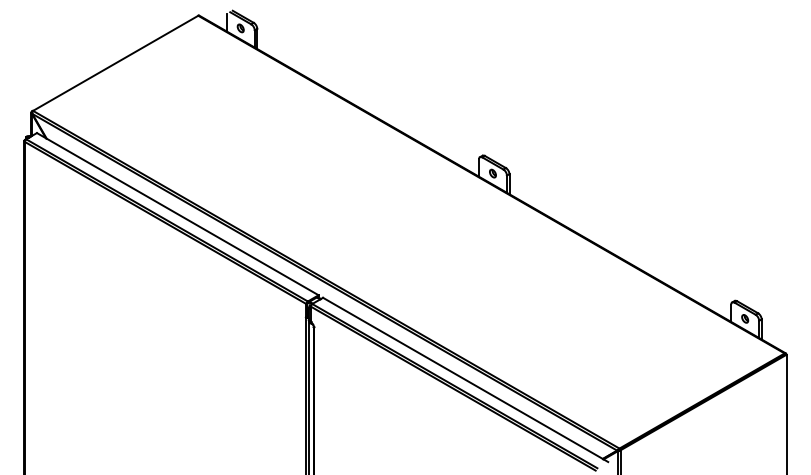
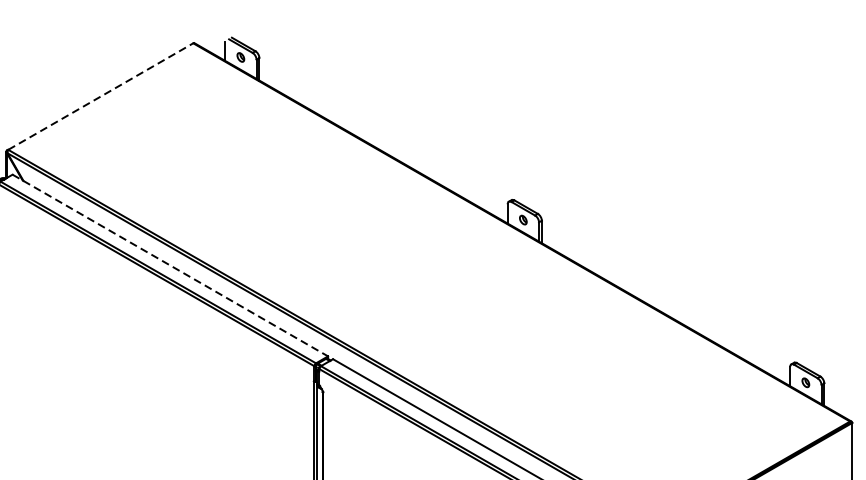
line: (116, 63) -> (101, 96), solid -> dashed
line: (177, 214) -> (170, 265), solid -> dashed

